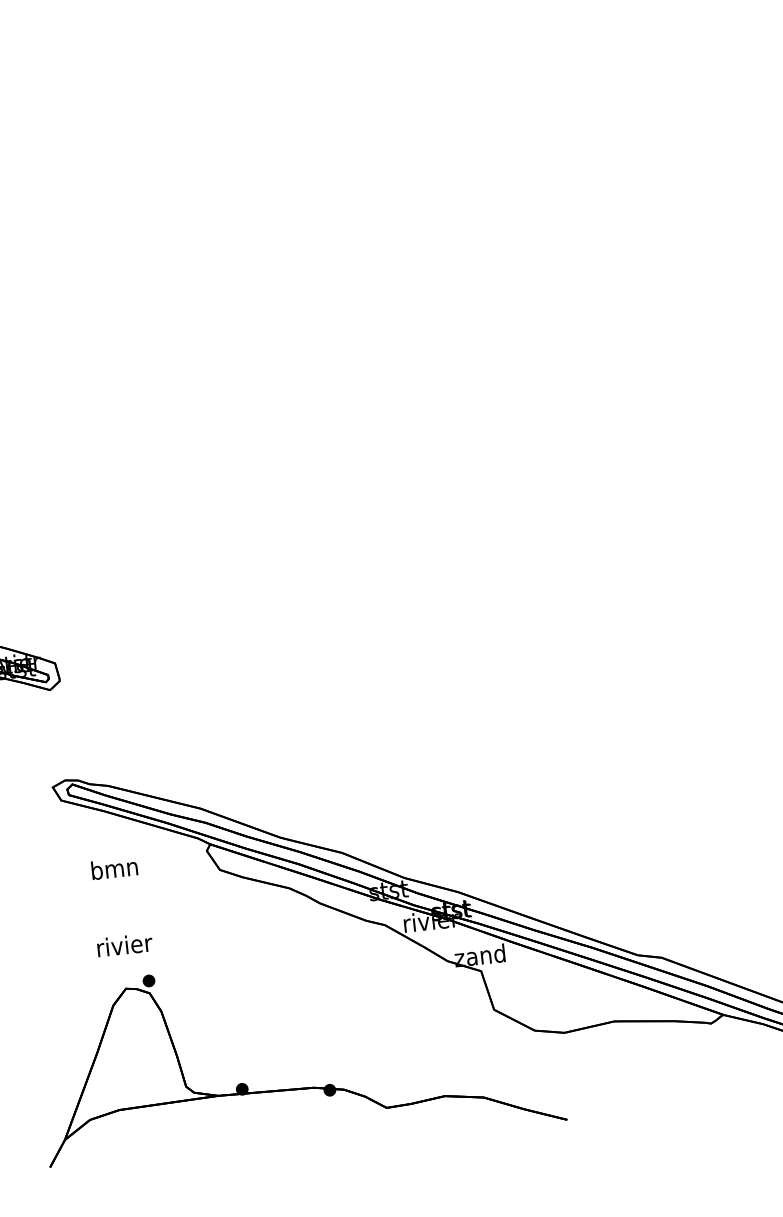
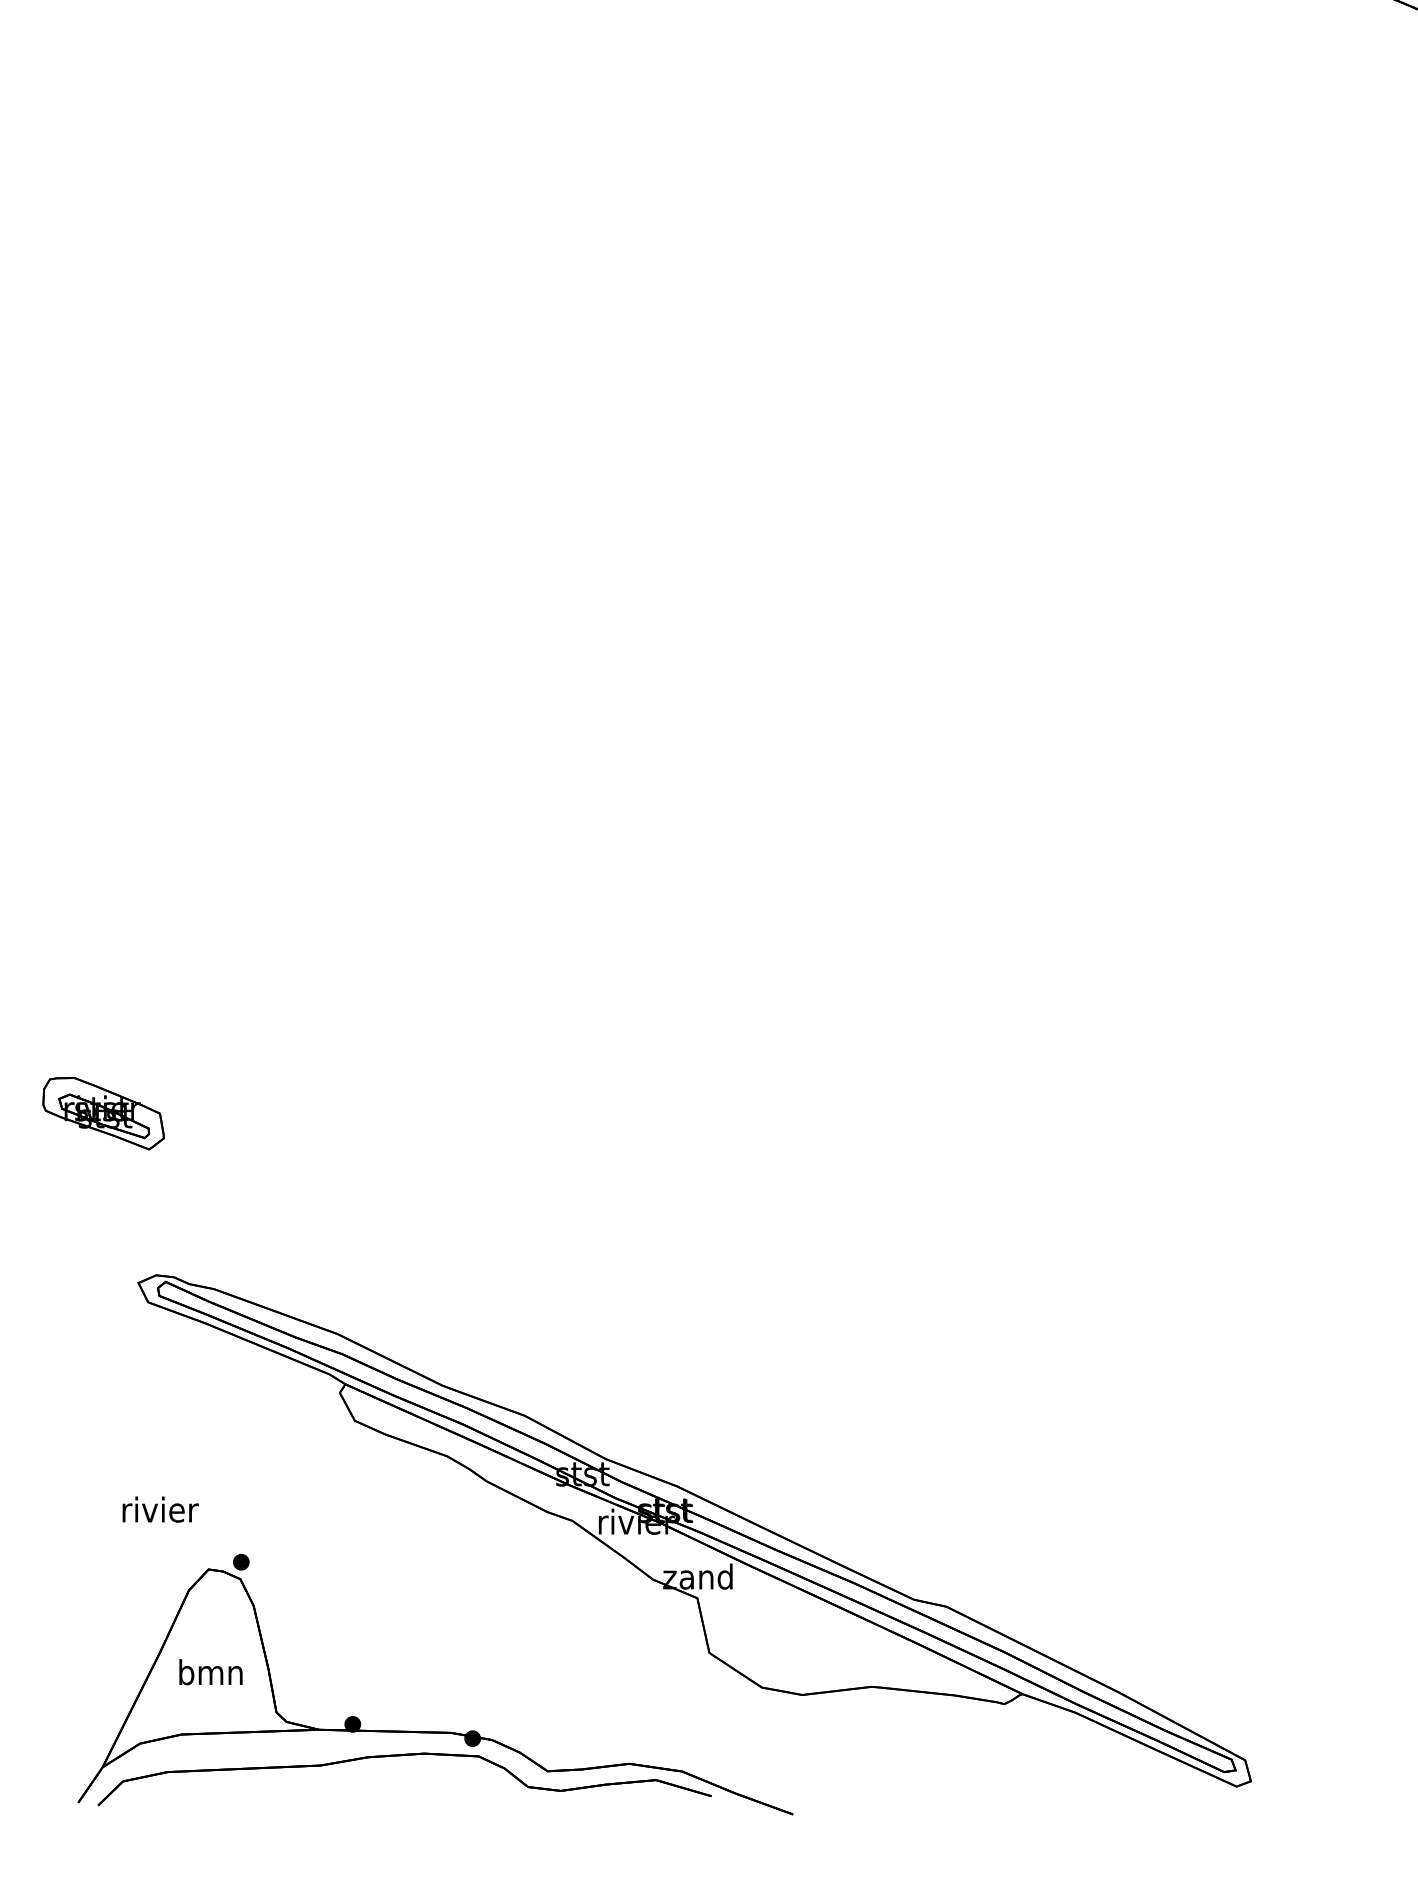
text: (114, 868) -> (210, 1672), moved
text: (124, 945) -> (160, 1509), moved
part: (279, 1108) -> (401, 1756), added

